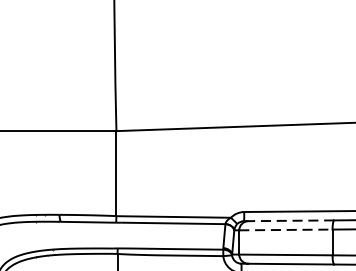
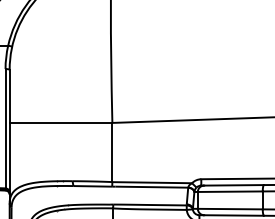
line: (291, 221) -> (234, 185), dashed -> solid
line: (286, 229) -> (230, 191), dashed -> solid

